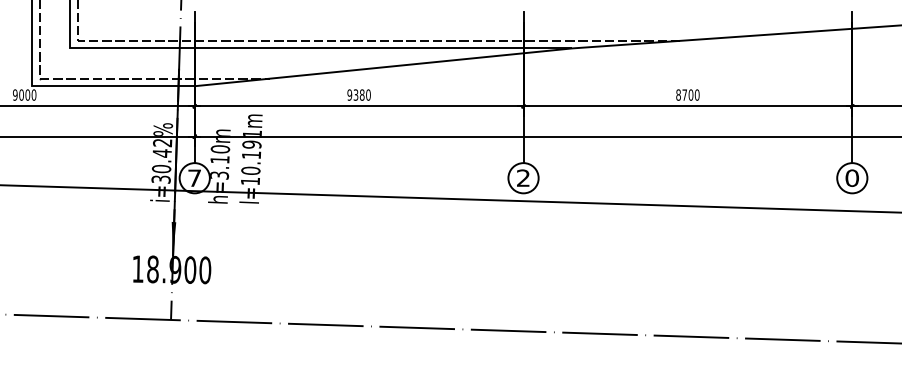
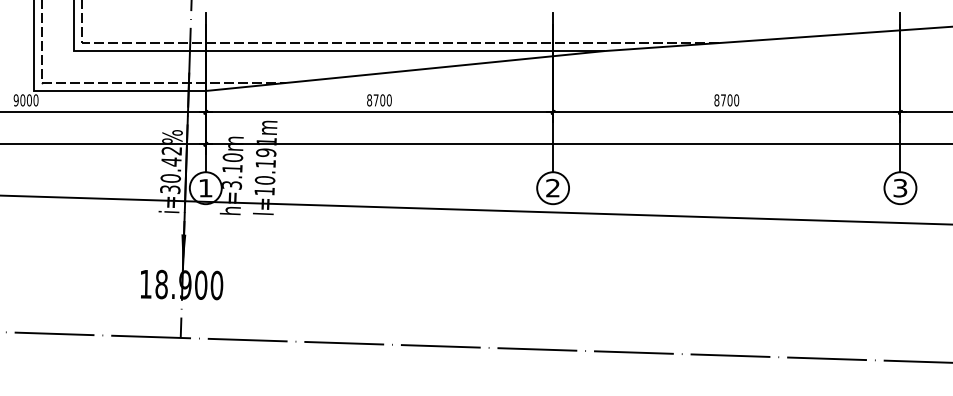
text: (356, 95) -> (376, 100), 9380 -> 8700
text: (194, 178) -> (205, 188), 7 -> 1
text: (852, 178) -> (900, 188), 0 -> 3

